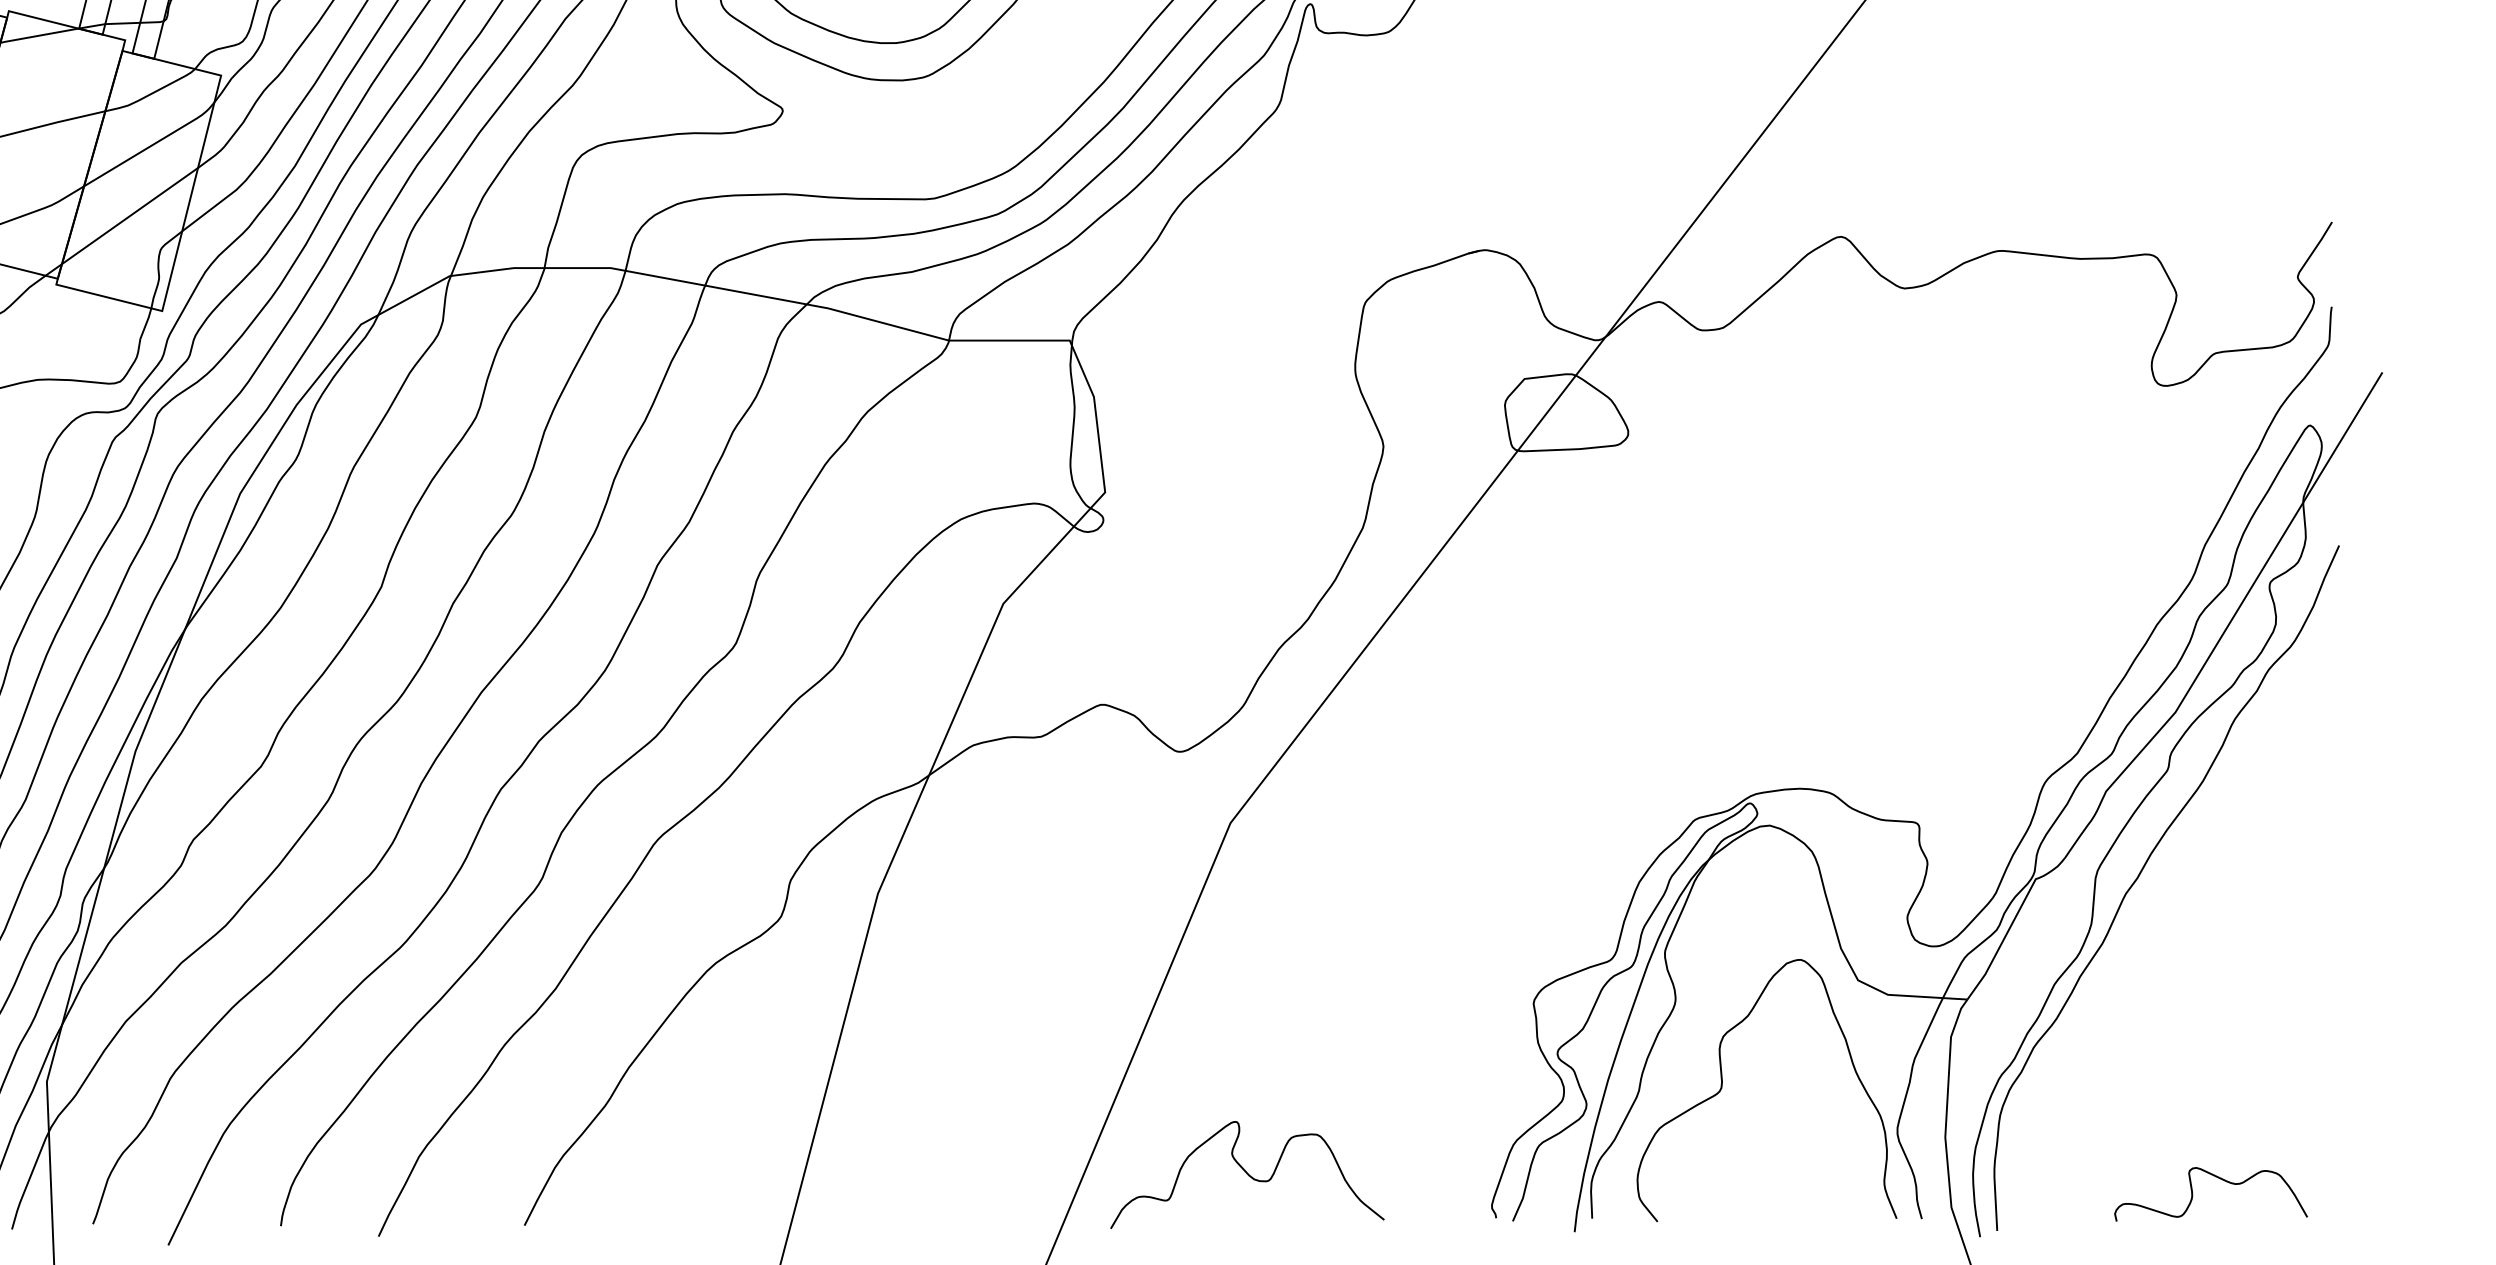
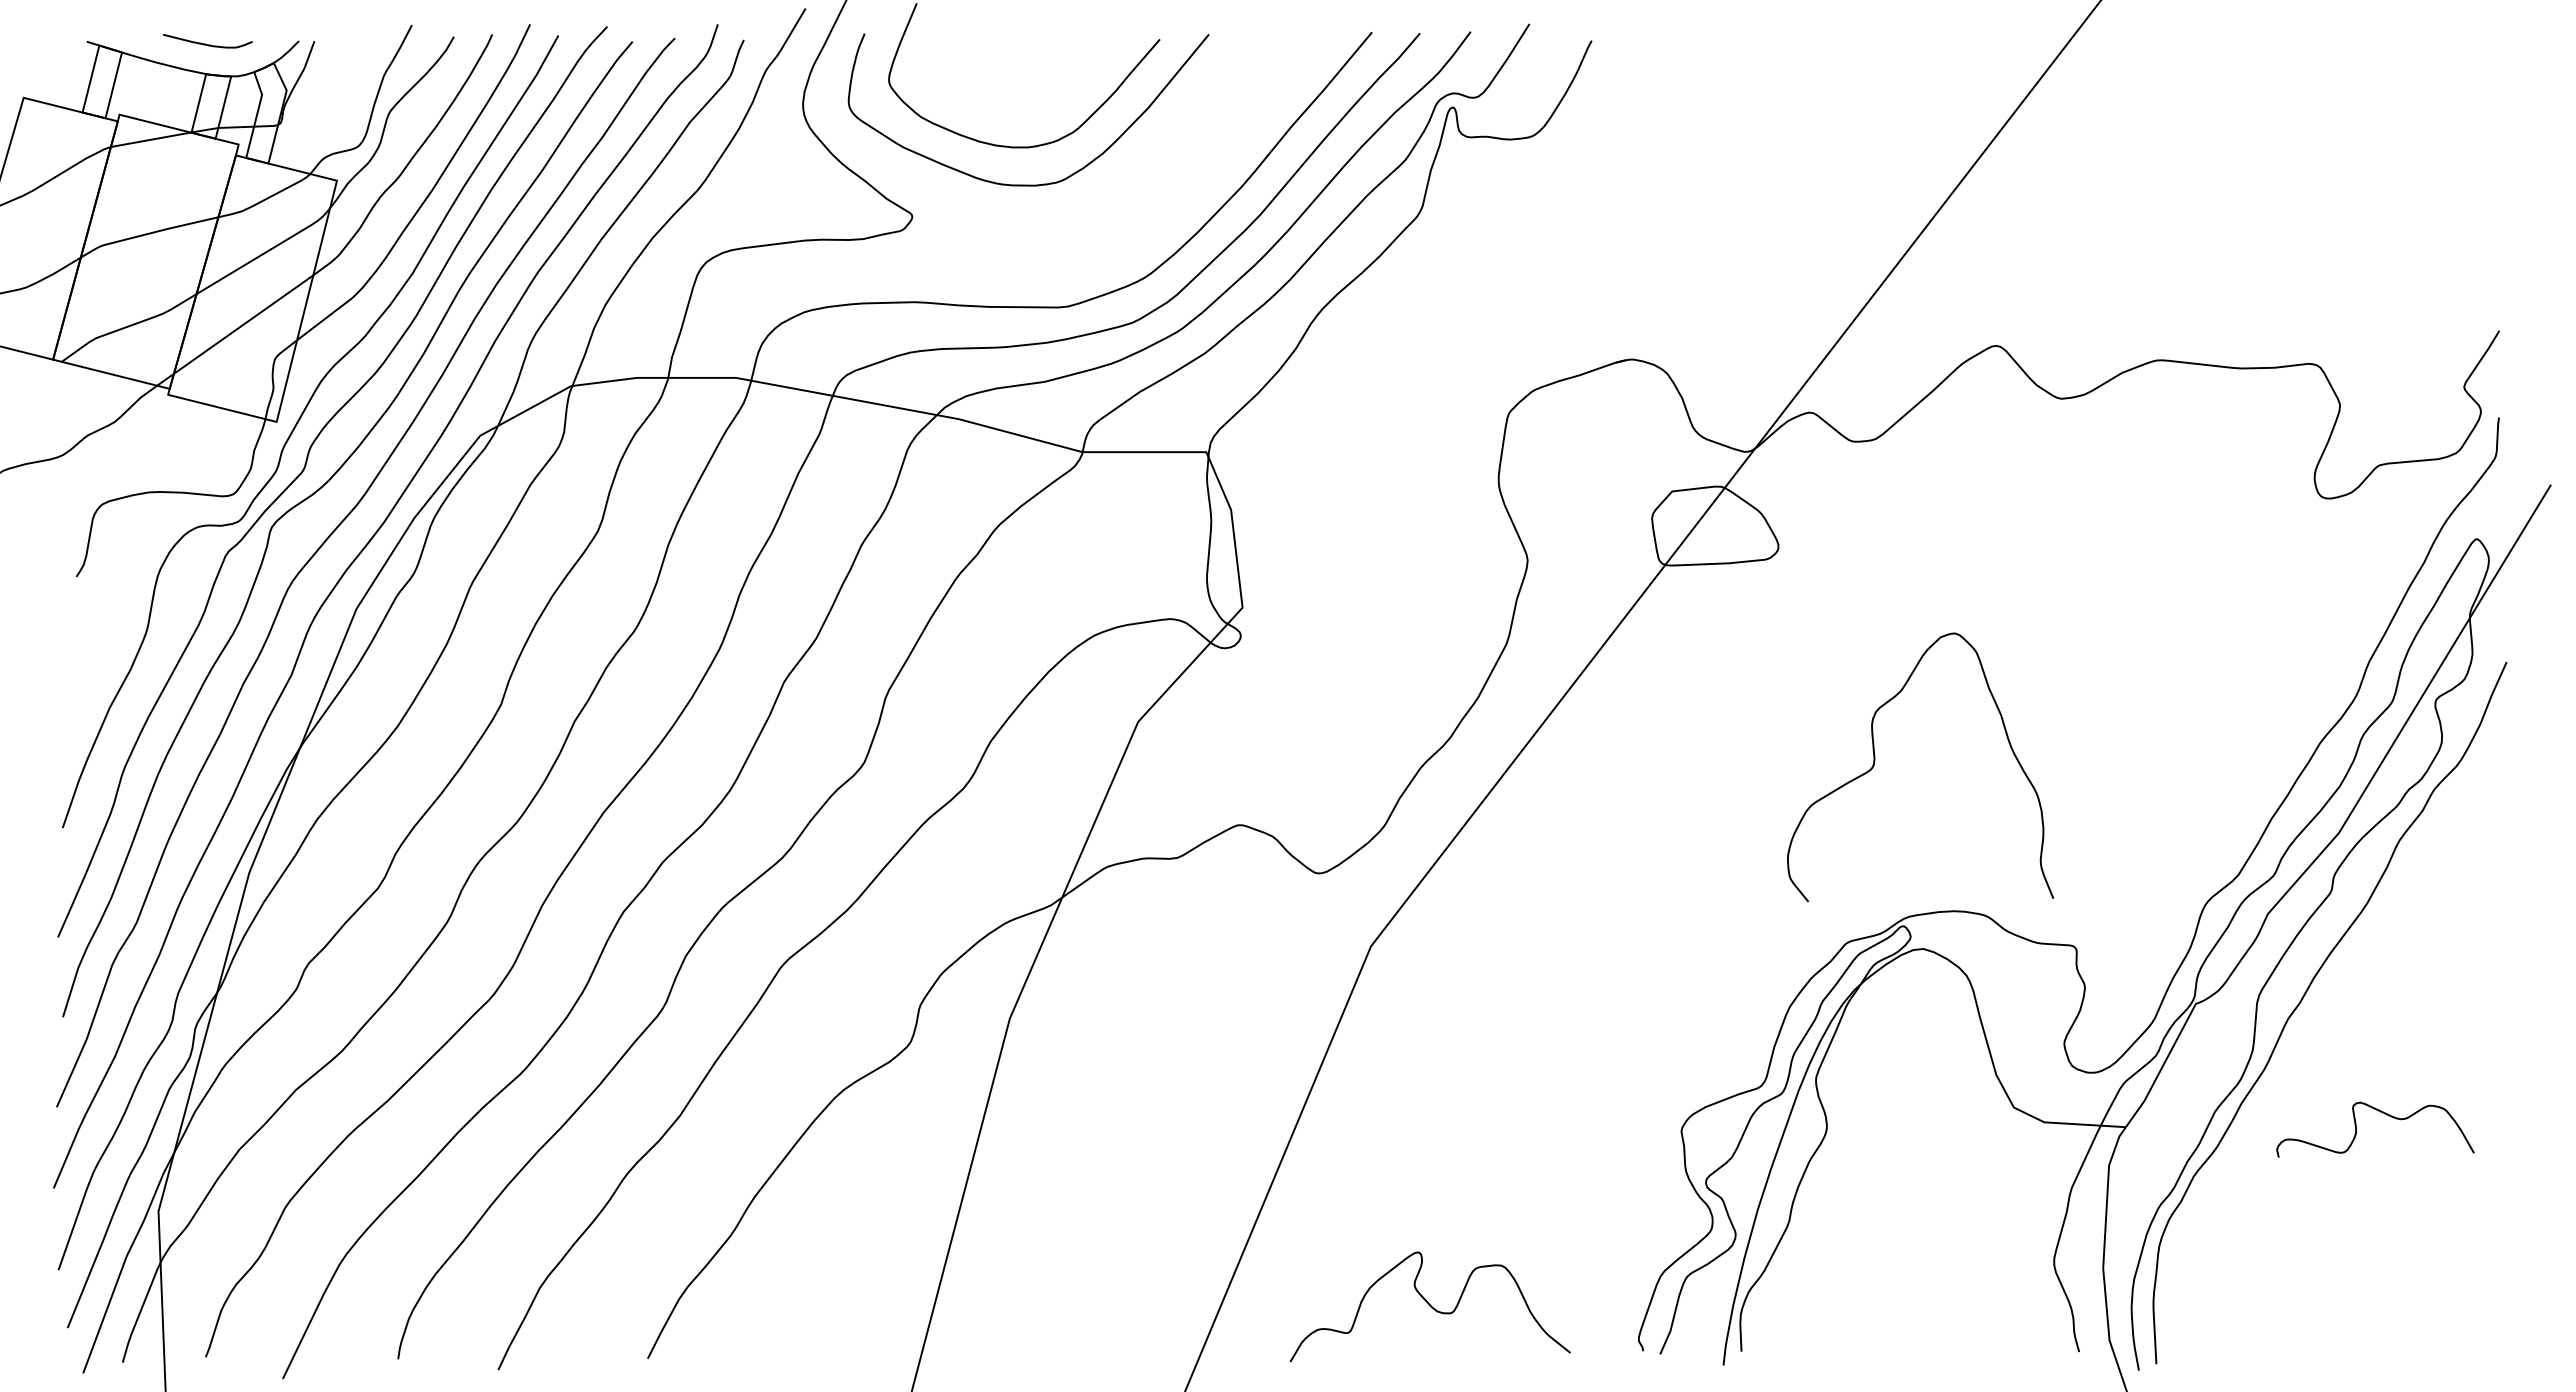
curve: (1723, 1084) -> (1875, 761), moved
curve: (1246, 1174) -> (1429, 1306), moved
curve: (2217, 1178) -> (2382, 1113), moved

